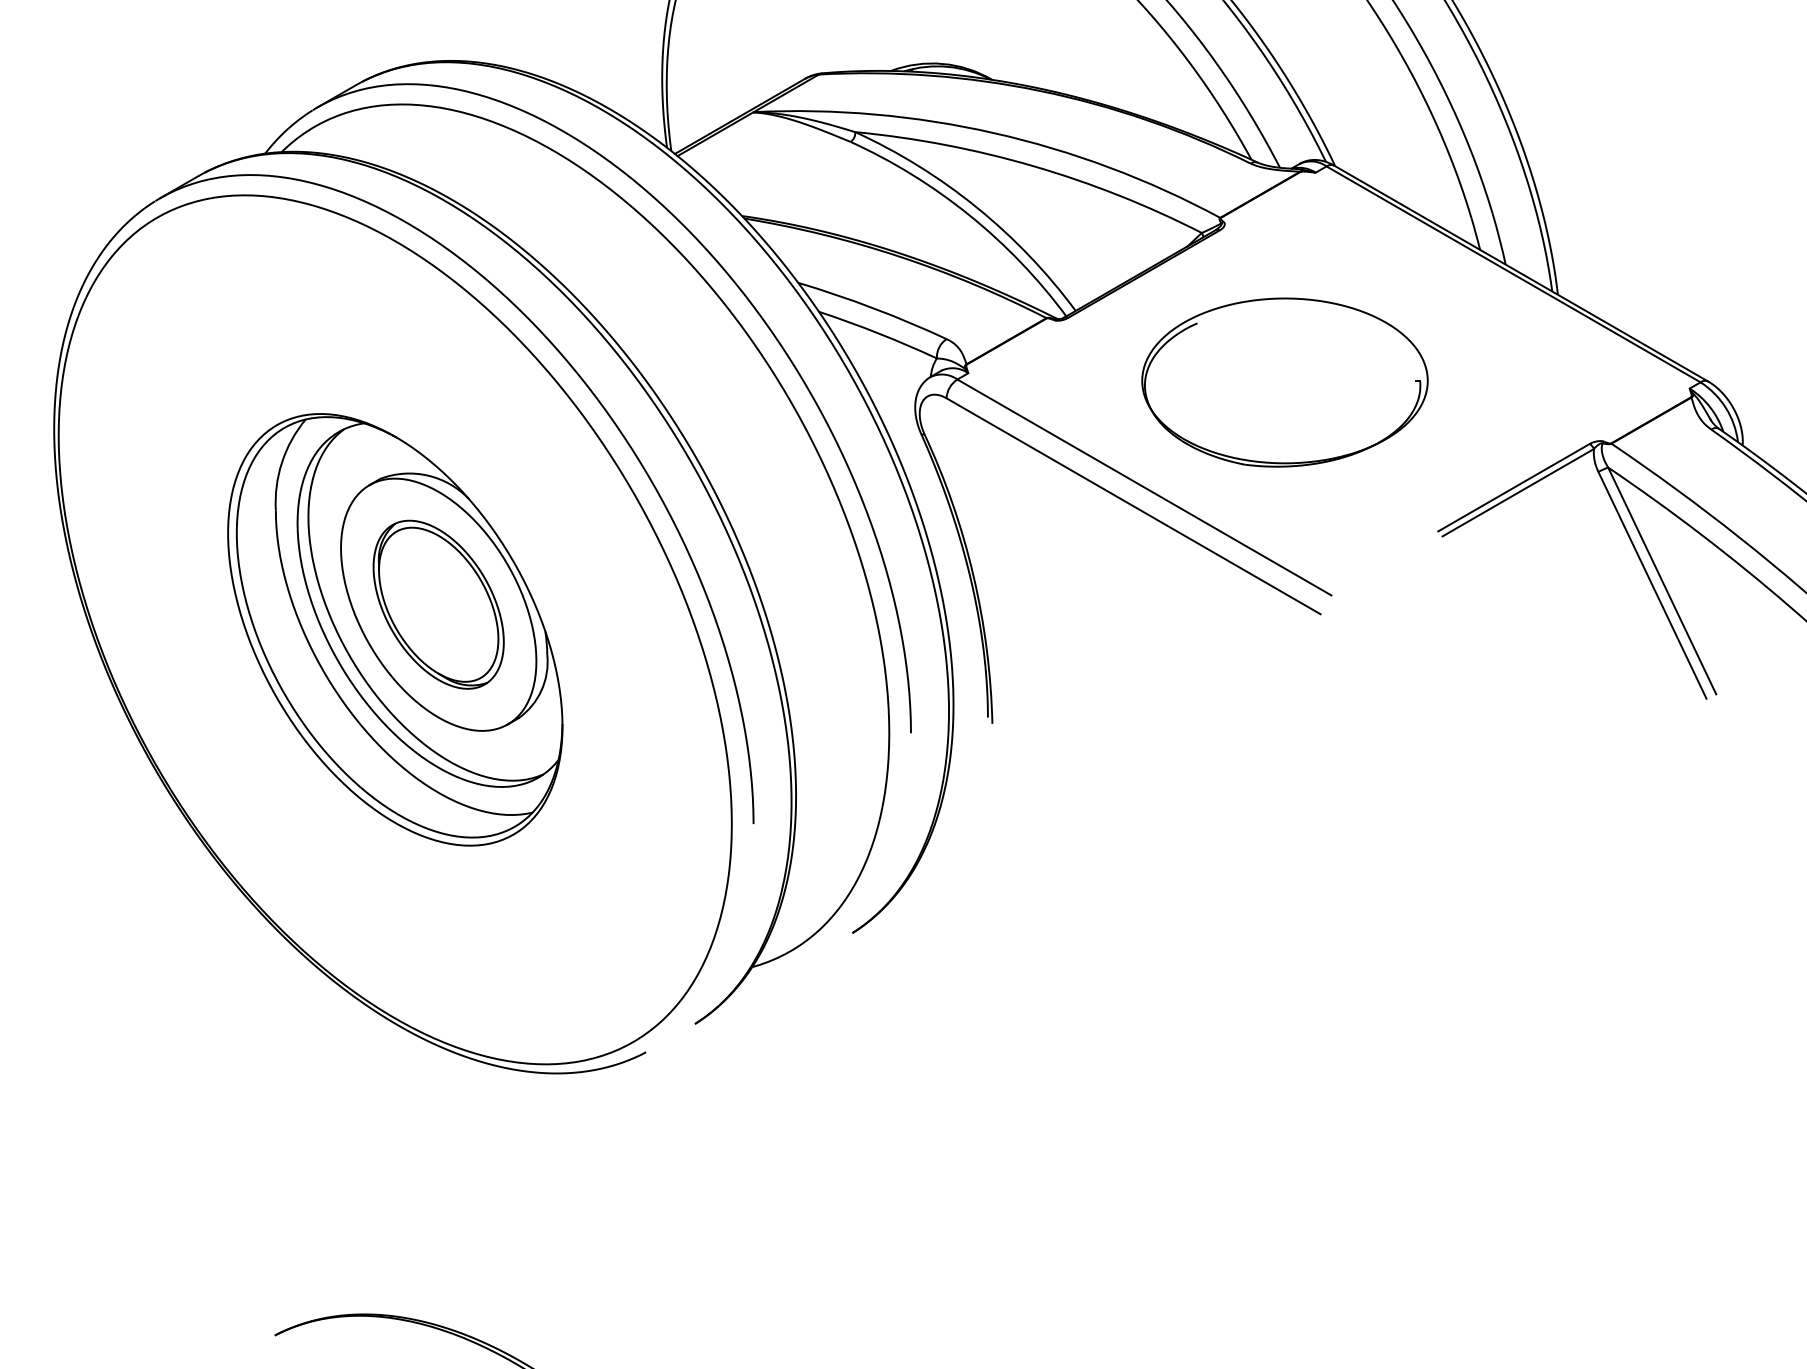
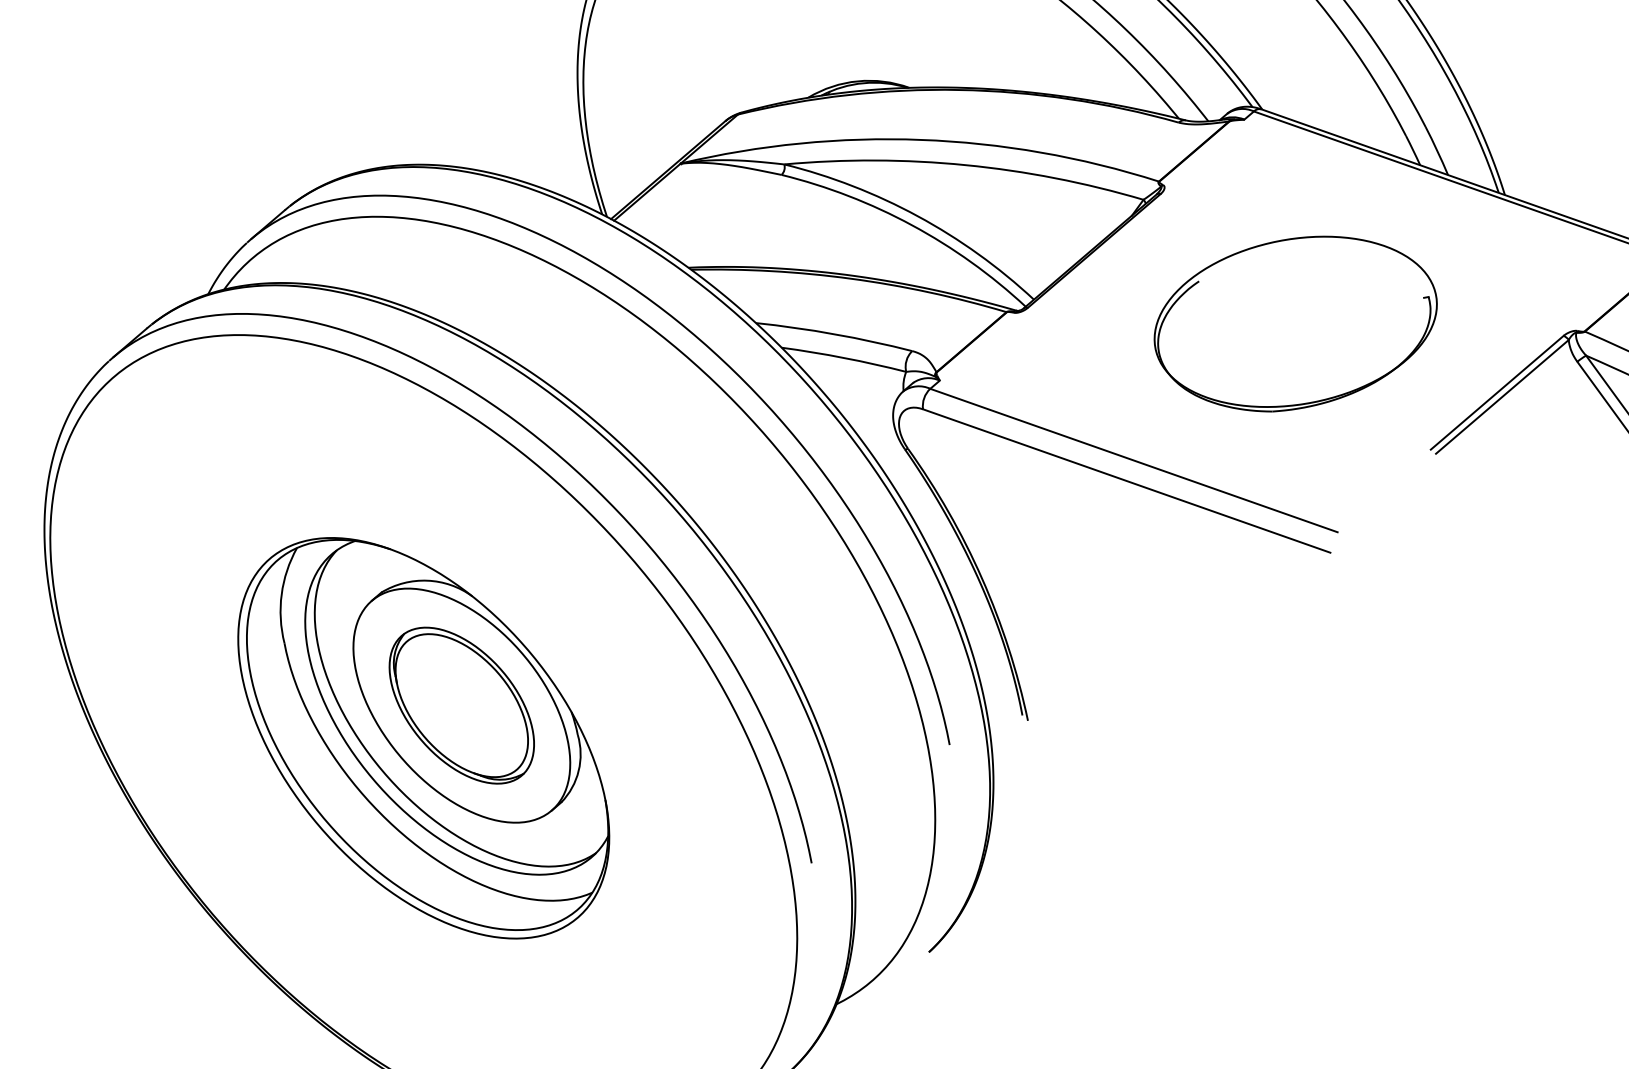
part: (1284, 382) -> (1295, 323), moved

